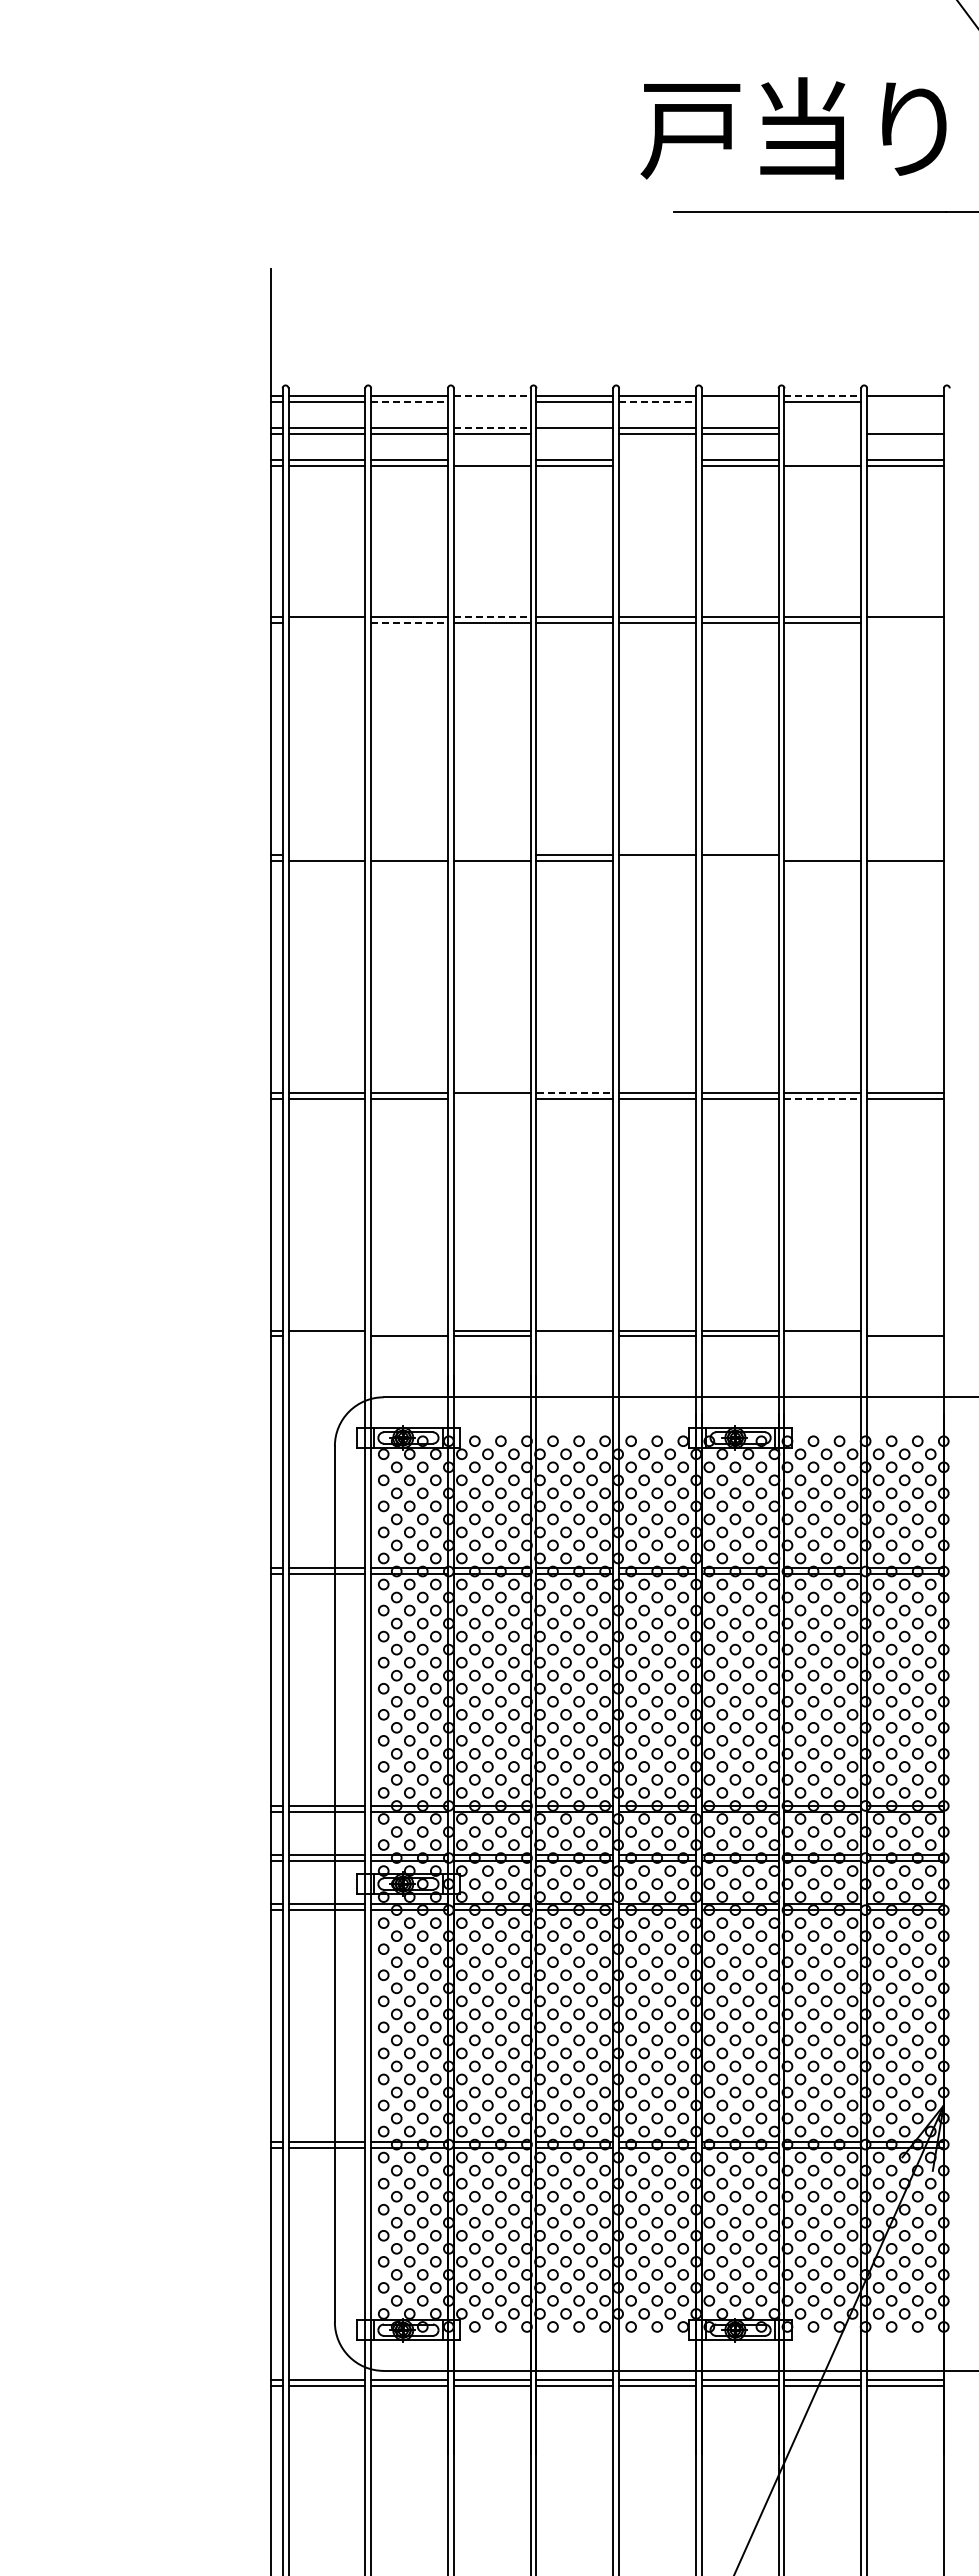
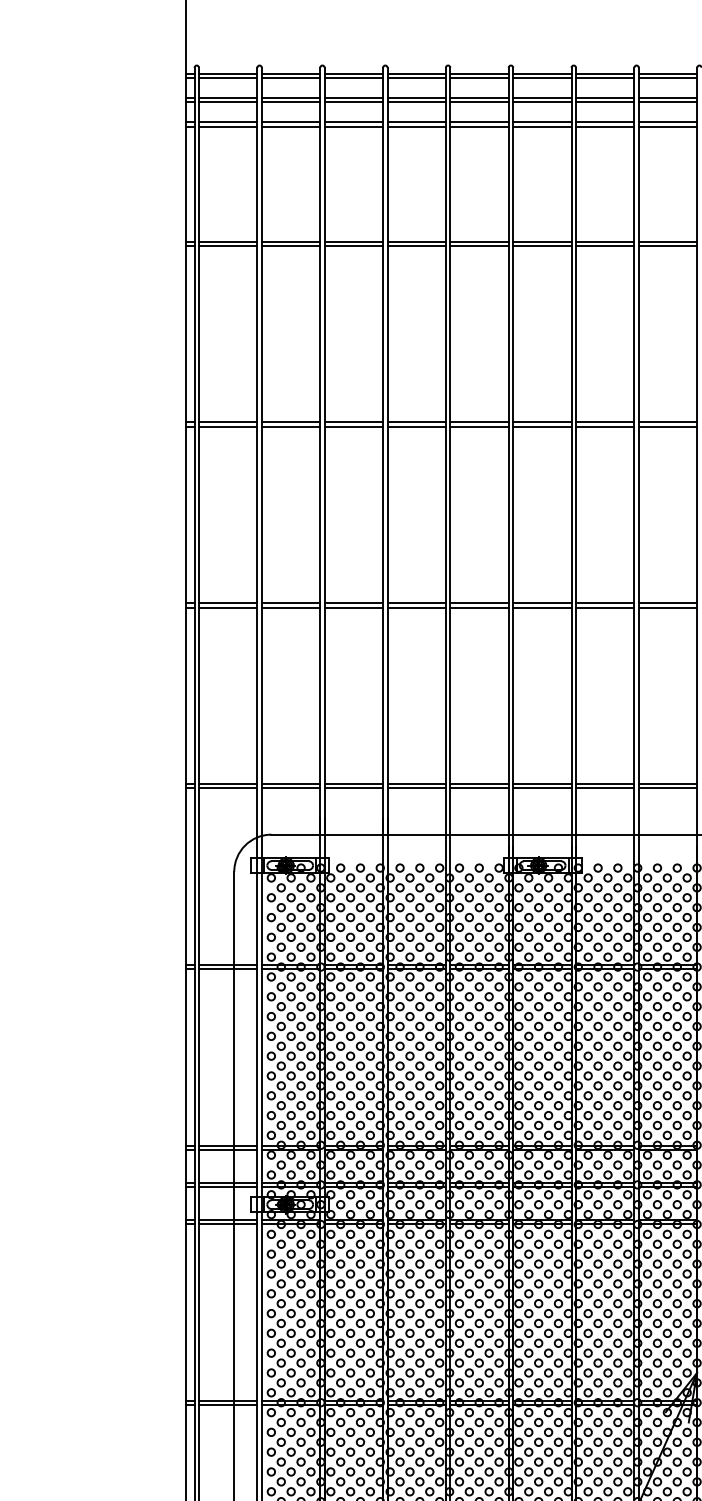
line: (492, 396) -> (354, 73), dashed -> solid
line: (823, 396) -> (605, 73), dashed -> solid
line: (410, 402) -> (291, 78), dashed -> solid
line: (491, 402) -> (353, 78), added
line: (658, 402) -> (480, 78), dashed -> solid
line: (739, 402) -> (541, 78), added
line: (905, 402) -> (667, 78), added
line: (492, 428) -> (354, 98), dashed -> solid
line: (822, 428) -> (604, 98), added
line: (905, 428) -> (667, 98), added
line: (574, 433) -> (416, 102), added
line: (822, 433) -> (604, 102), added
line: (491, 459) -> (353, 121), added
line: (657, 459) -> (479, 121), added
line: (822, 459) -> (604, 121), added
line: (657, 465) -> (479, 126), added
line: (492, 616) -> (354, 241), dashed -> solid
line: (326, 622) -> (227, 245), added
line: (410, 622) -> (291, 245), dashed -> solid
line: (905, 622) -> (667, 245), added
line: (326, 854) -> (227, 422), added
line: (409, 854) -> (290, 422), added
line: (491, 854) -> (353, 422), added
line: (822, 854) -> (604, 422), added
line: (905, 854) -> (667, 422), added
line: (657, 860) -> (479, 426), added
line: (739, 860) -> (541, 426), added
line: (575, 1092) -> (417, 602), dashed -> solid
line: (491, 1098) -> (353, 607), added
line: (823, 1098) -> (605, 607), dashed -> solid
line: (409, 1330) -> (290, 783), added
line: (905, 1330) -> (667, 783), added
line: (326, 1336) -> (227, 788), added
line: (574, 1336) -> (416, 788), added
line: (822, 1336) -> (604, 788), added

